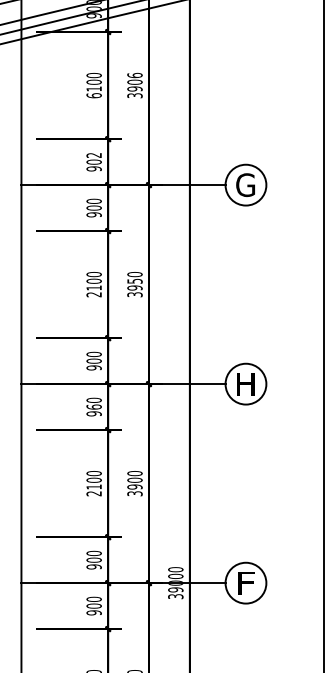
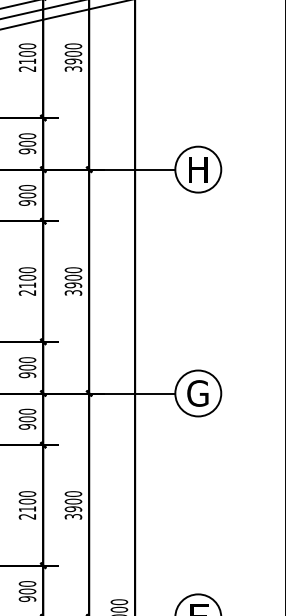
text: (134, 74) -> (72, 45), 3906 -> 3900
text: (93, 95) -> (26, 68), 6100 -> 2100
text: (93, 155) -> (26, 136), 902 -> 900
text: (245, 185) -> (197, 170), G -> H
text: (134, 280) -> (72, 276), 3950 -> 3900
text: (245, 384) -> (197, 393), H -> G
text: (93, 406) -> (26, 418), 960 -> 900

